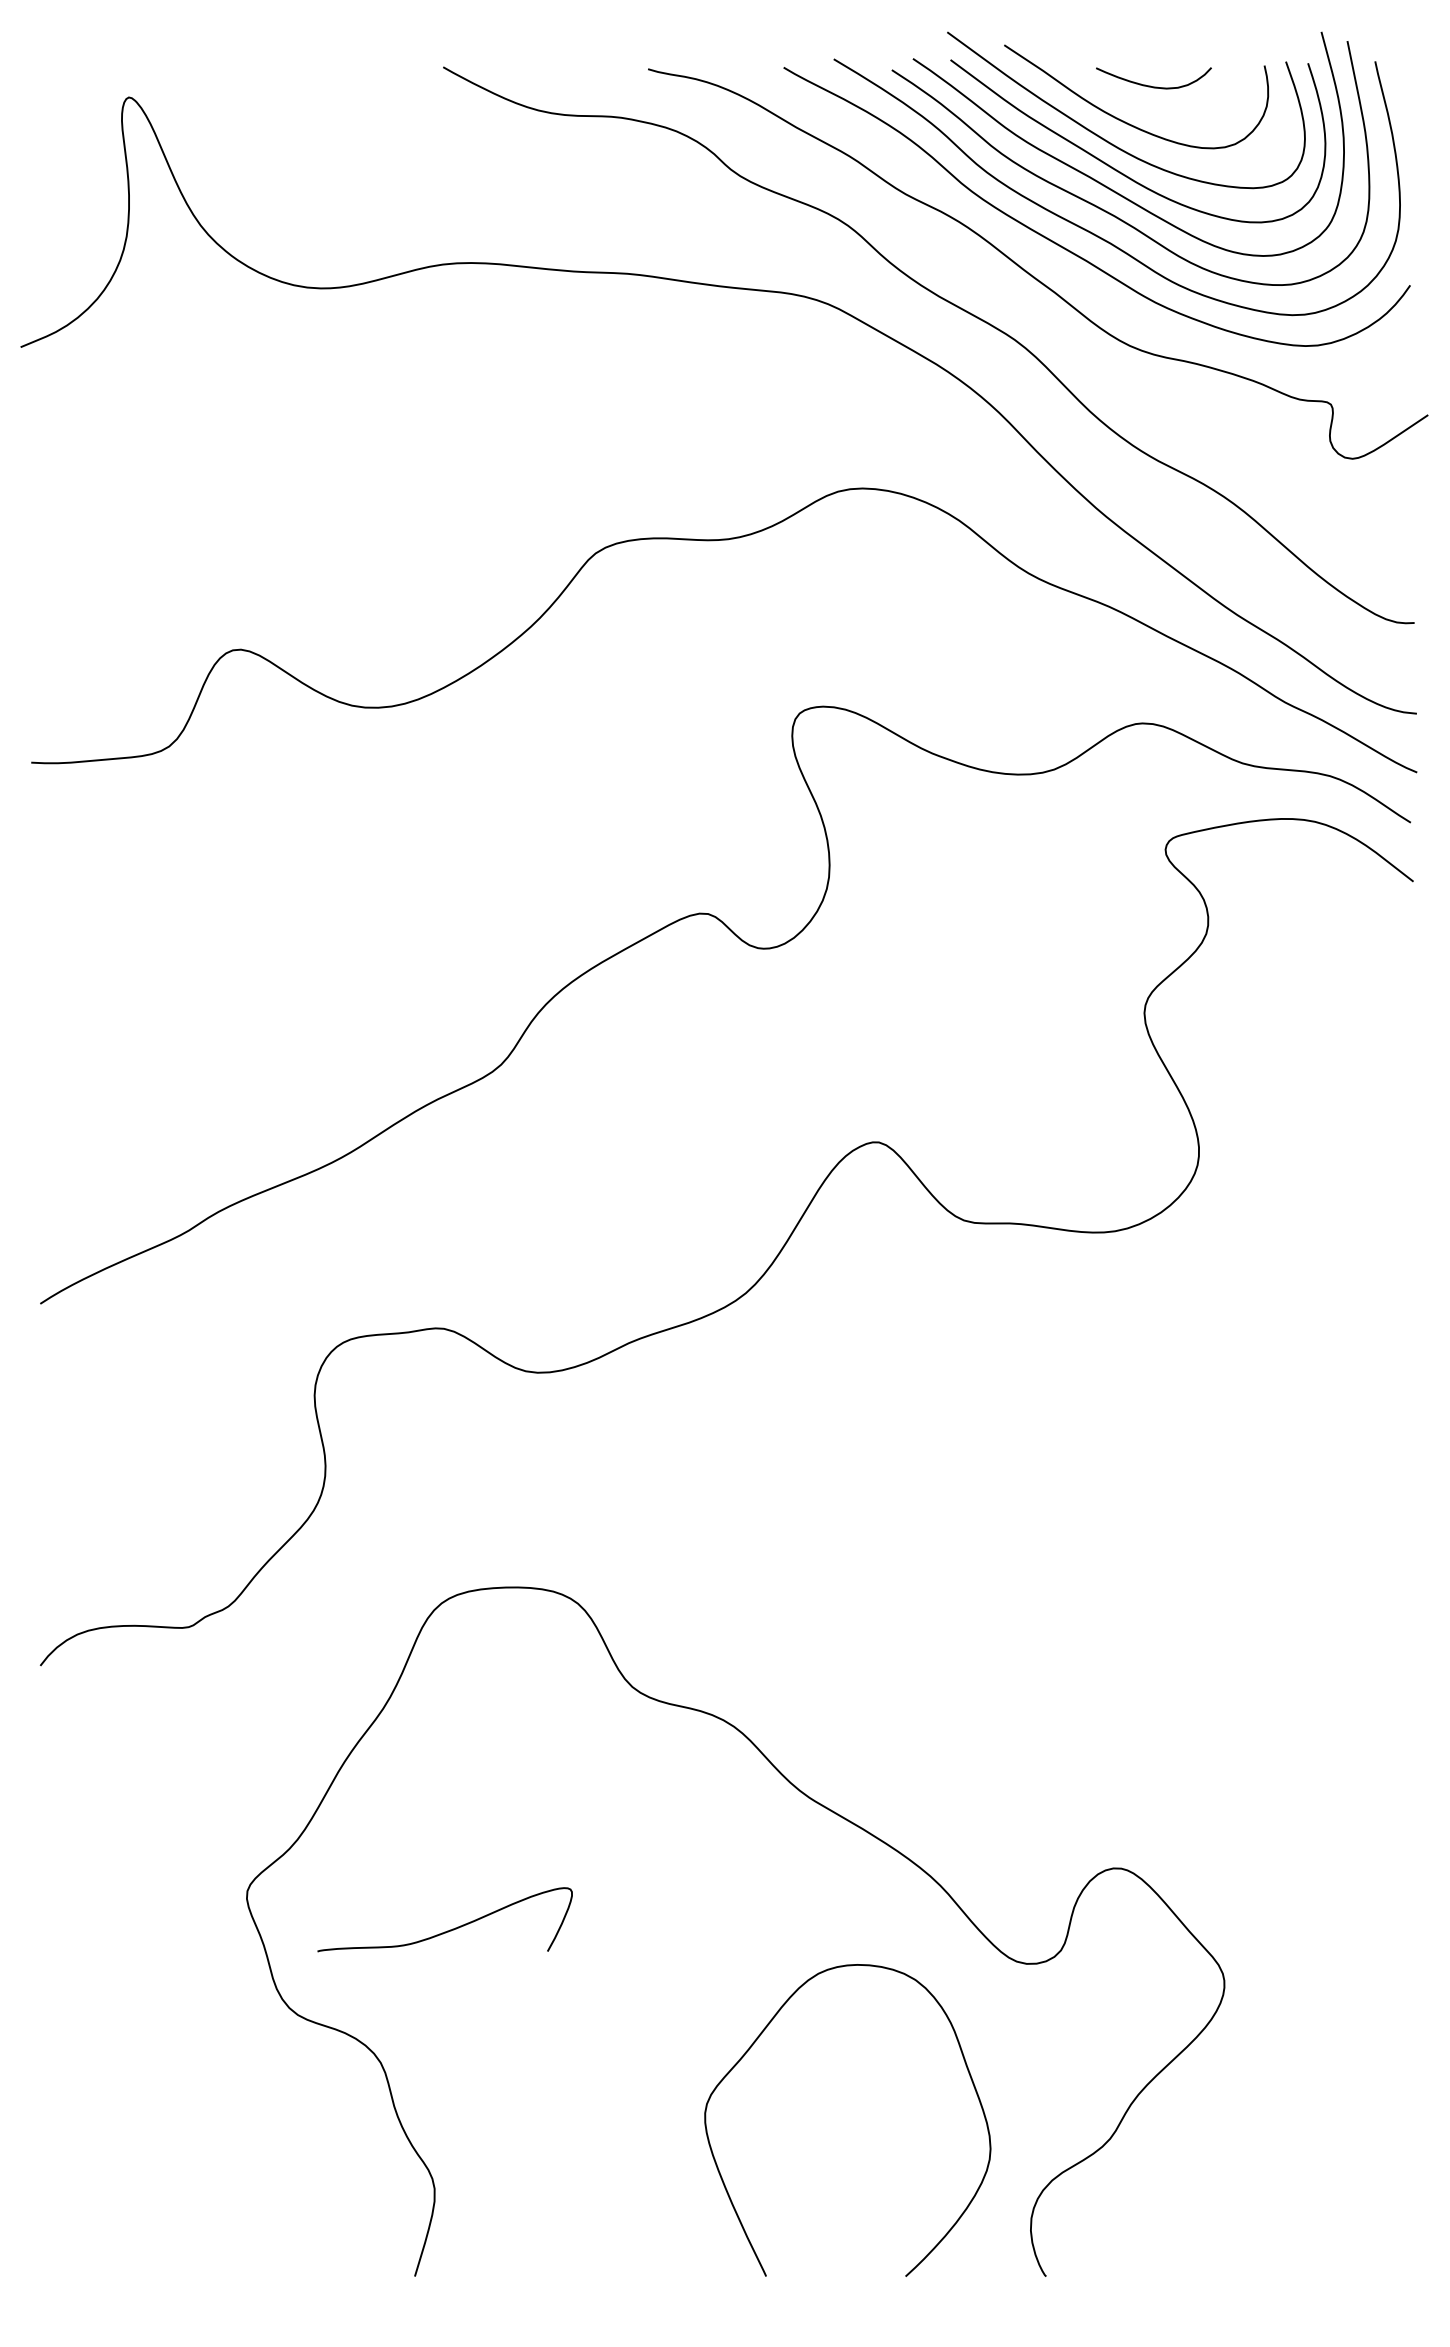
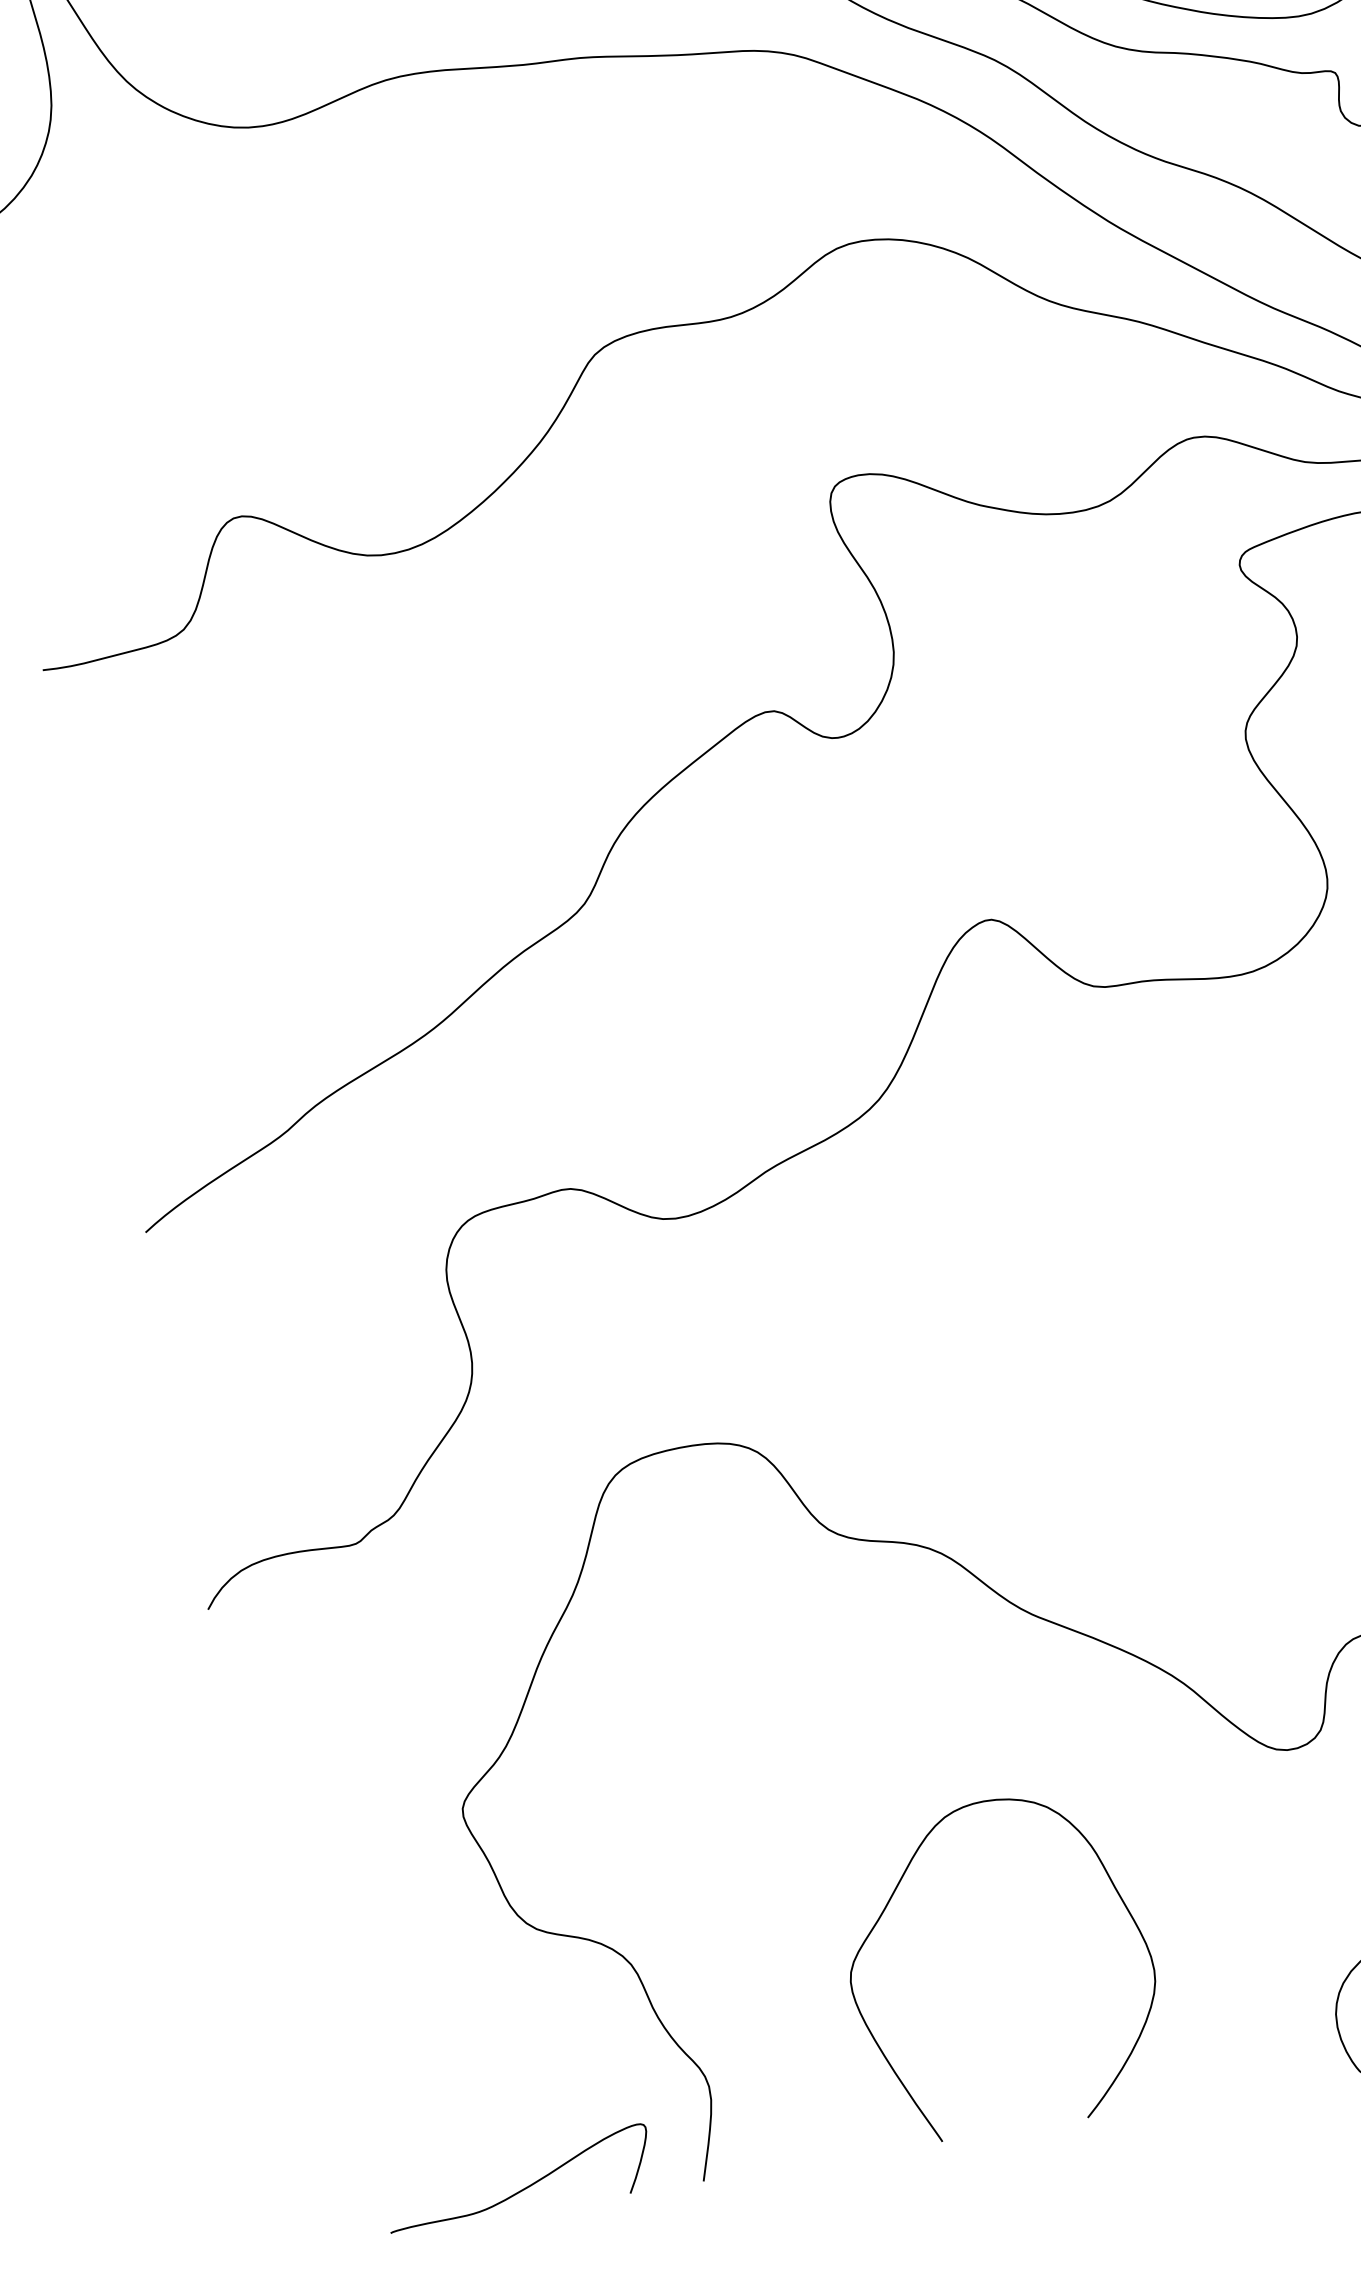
curve: (447, 1930) -> (522, 2188), moved
curve: (753, 2045) -> (889, 1903), moved

